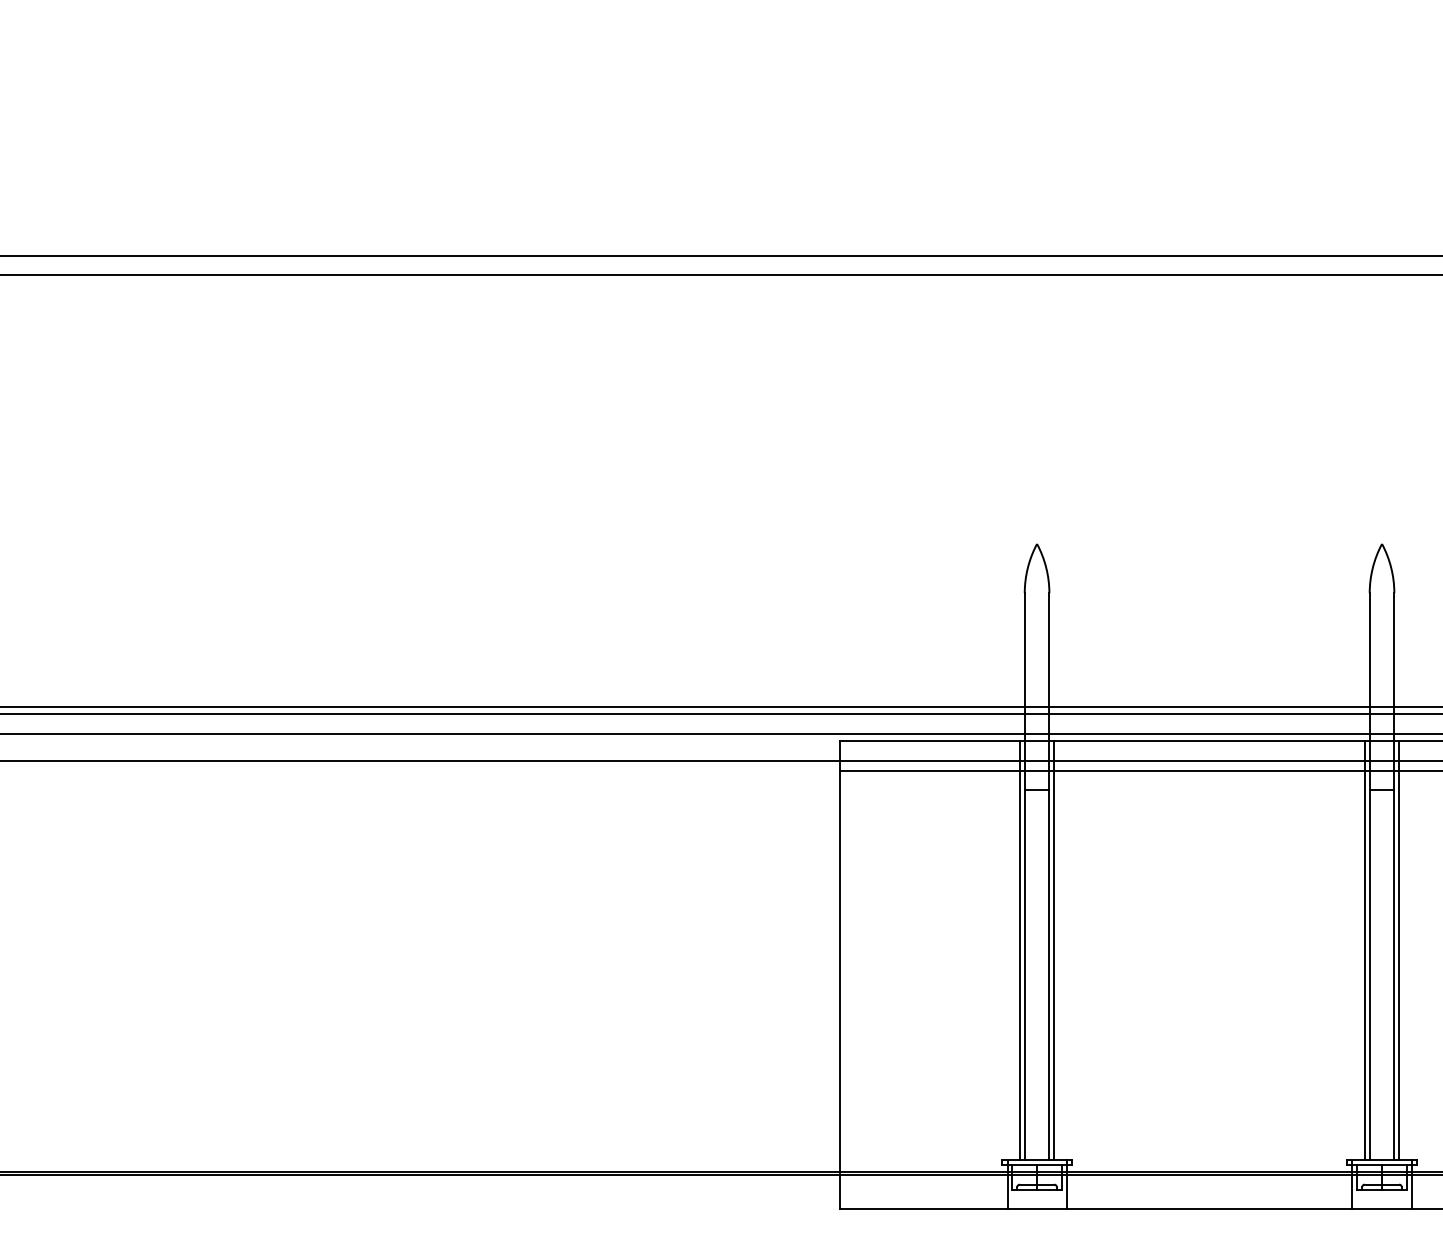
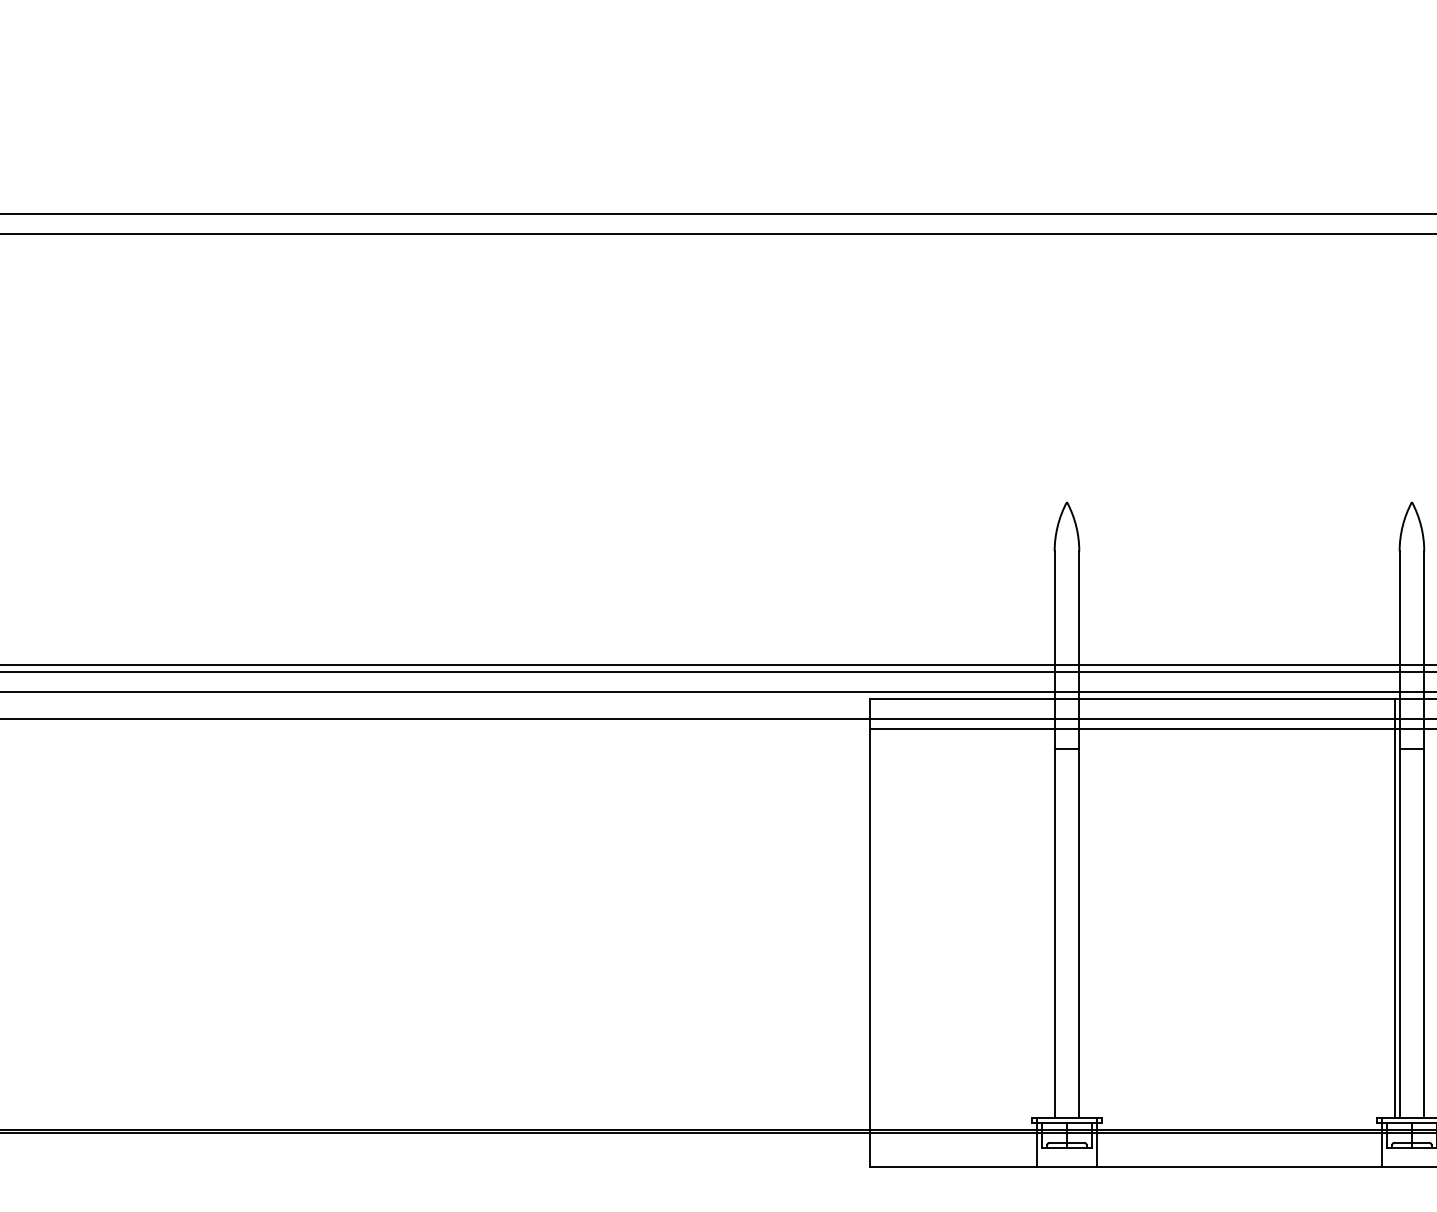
line: (1019, 950) -> (1049, 908), removed
line: (1054, 950) -> (1084, 908), removed
line: (1399, 950) -> (1429, 908), removed

